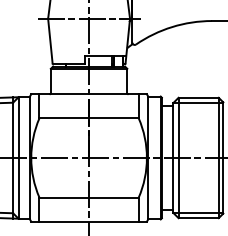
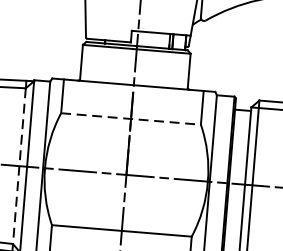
line: (89, 118) -> (131, 119), solid -> dashed
line: (13, 158) -> (19, 166), solid -> dashed

